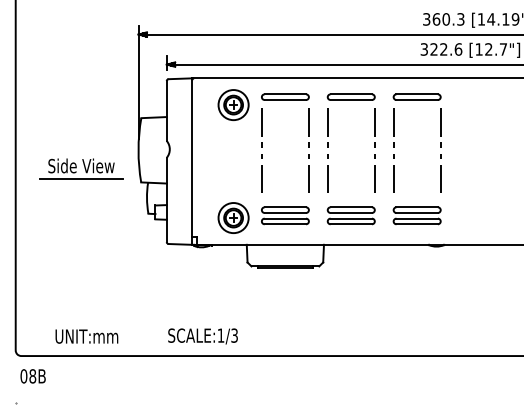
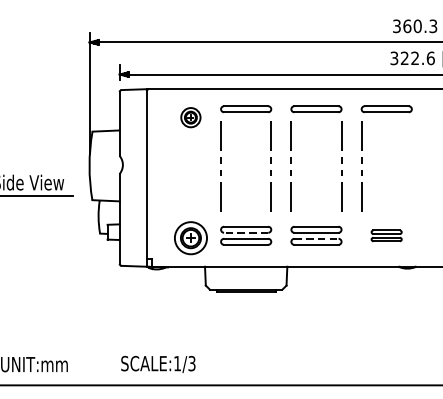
part: (233, 104) -> (190, 117), size x0.6
line: (440, 147) -> (411, 162), removed
line: (285, 212) -> (246, 232), solid -> dashed
part: (416, 215) -> (386, 235), size x0.6
line: (351, 218) -> (316, 238), solid -> dashed

